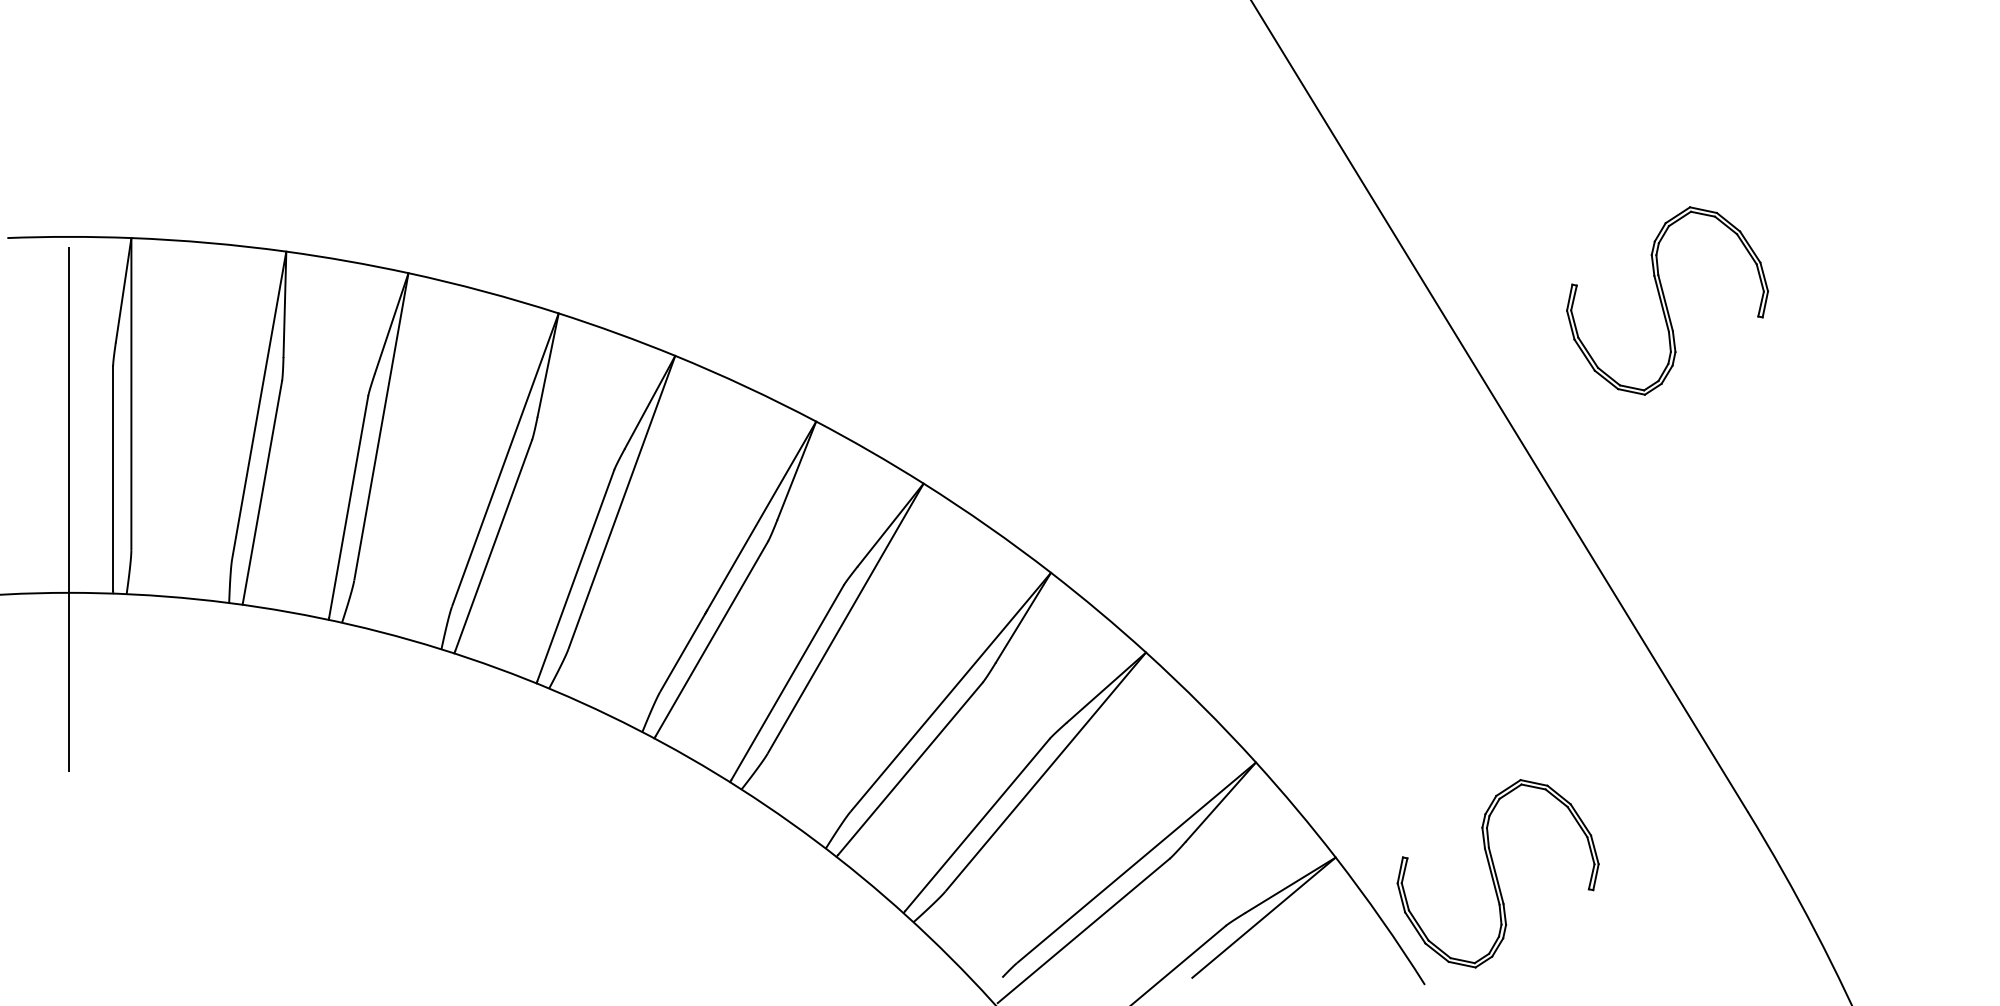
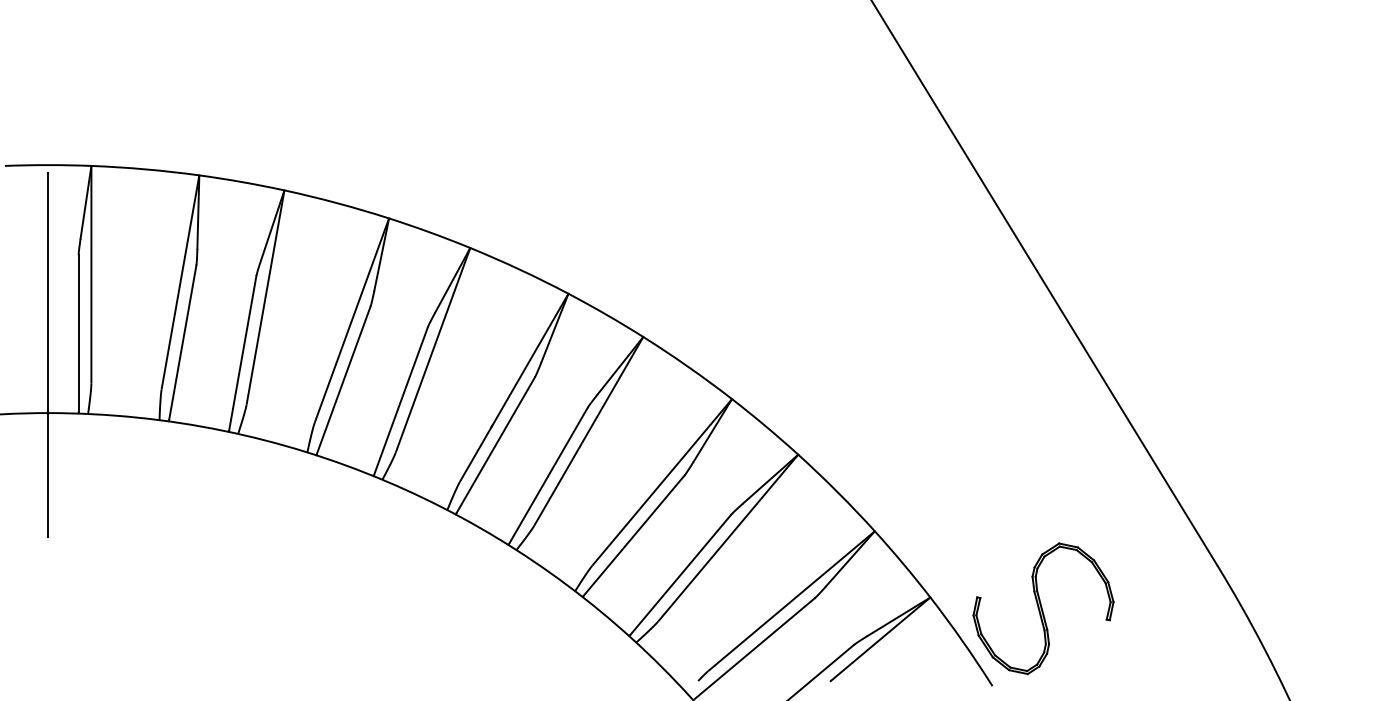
part: (1667, 300) -> (1161, 209), removed

